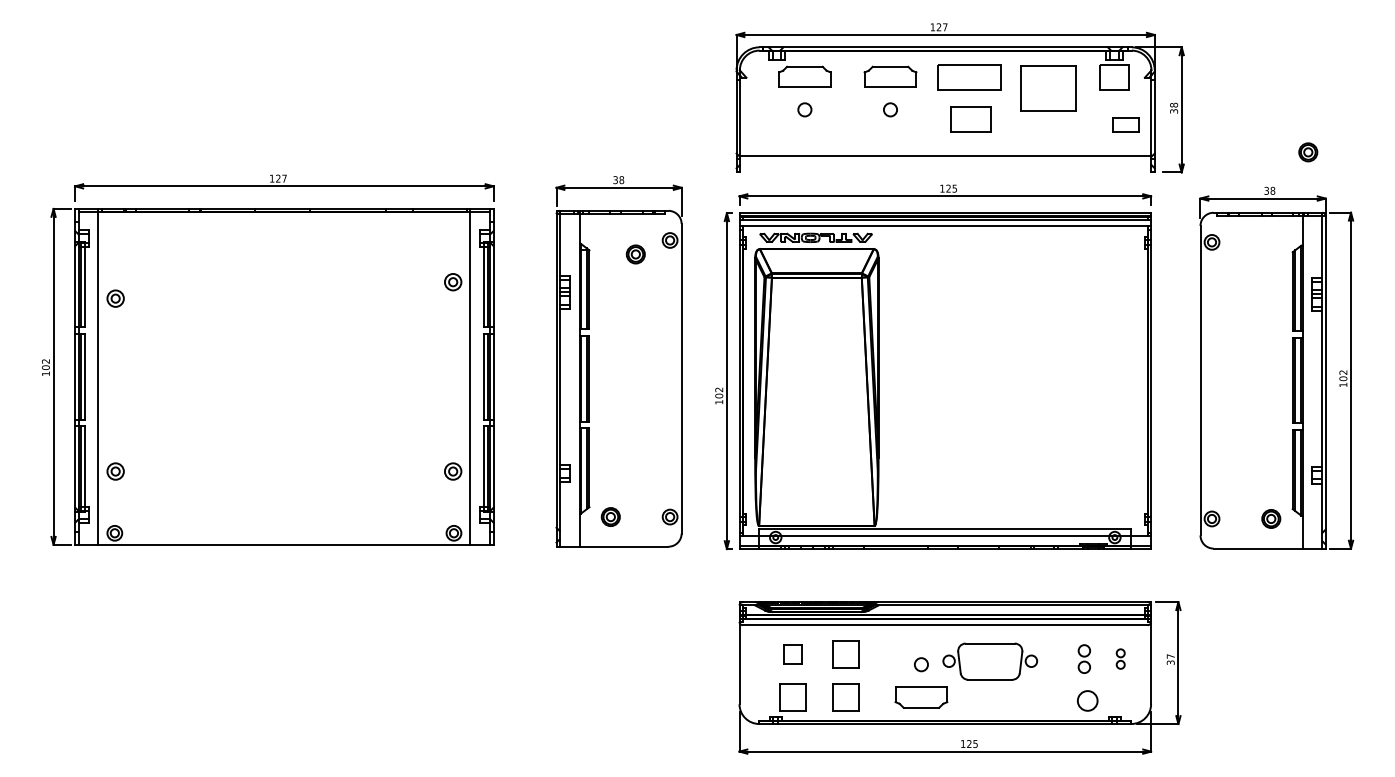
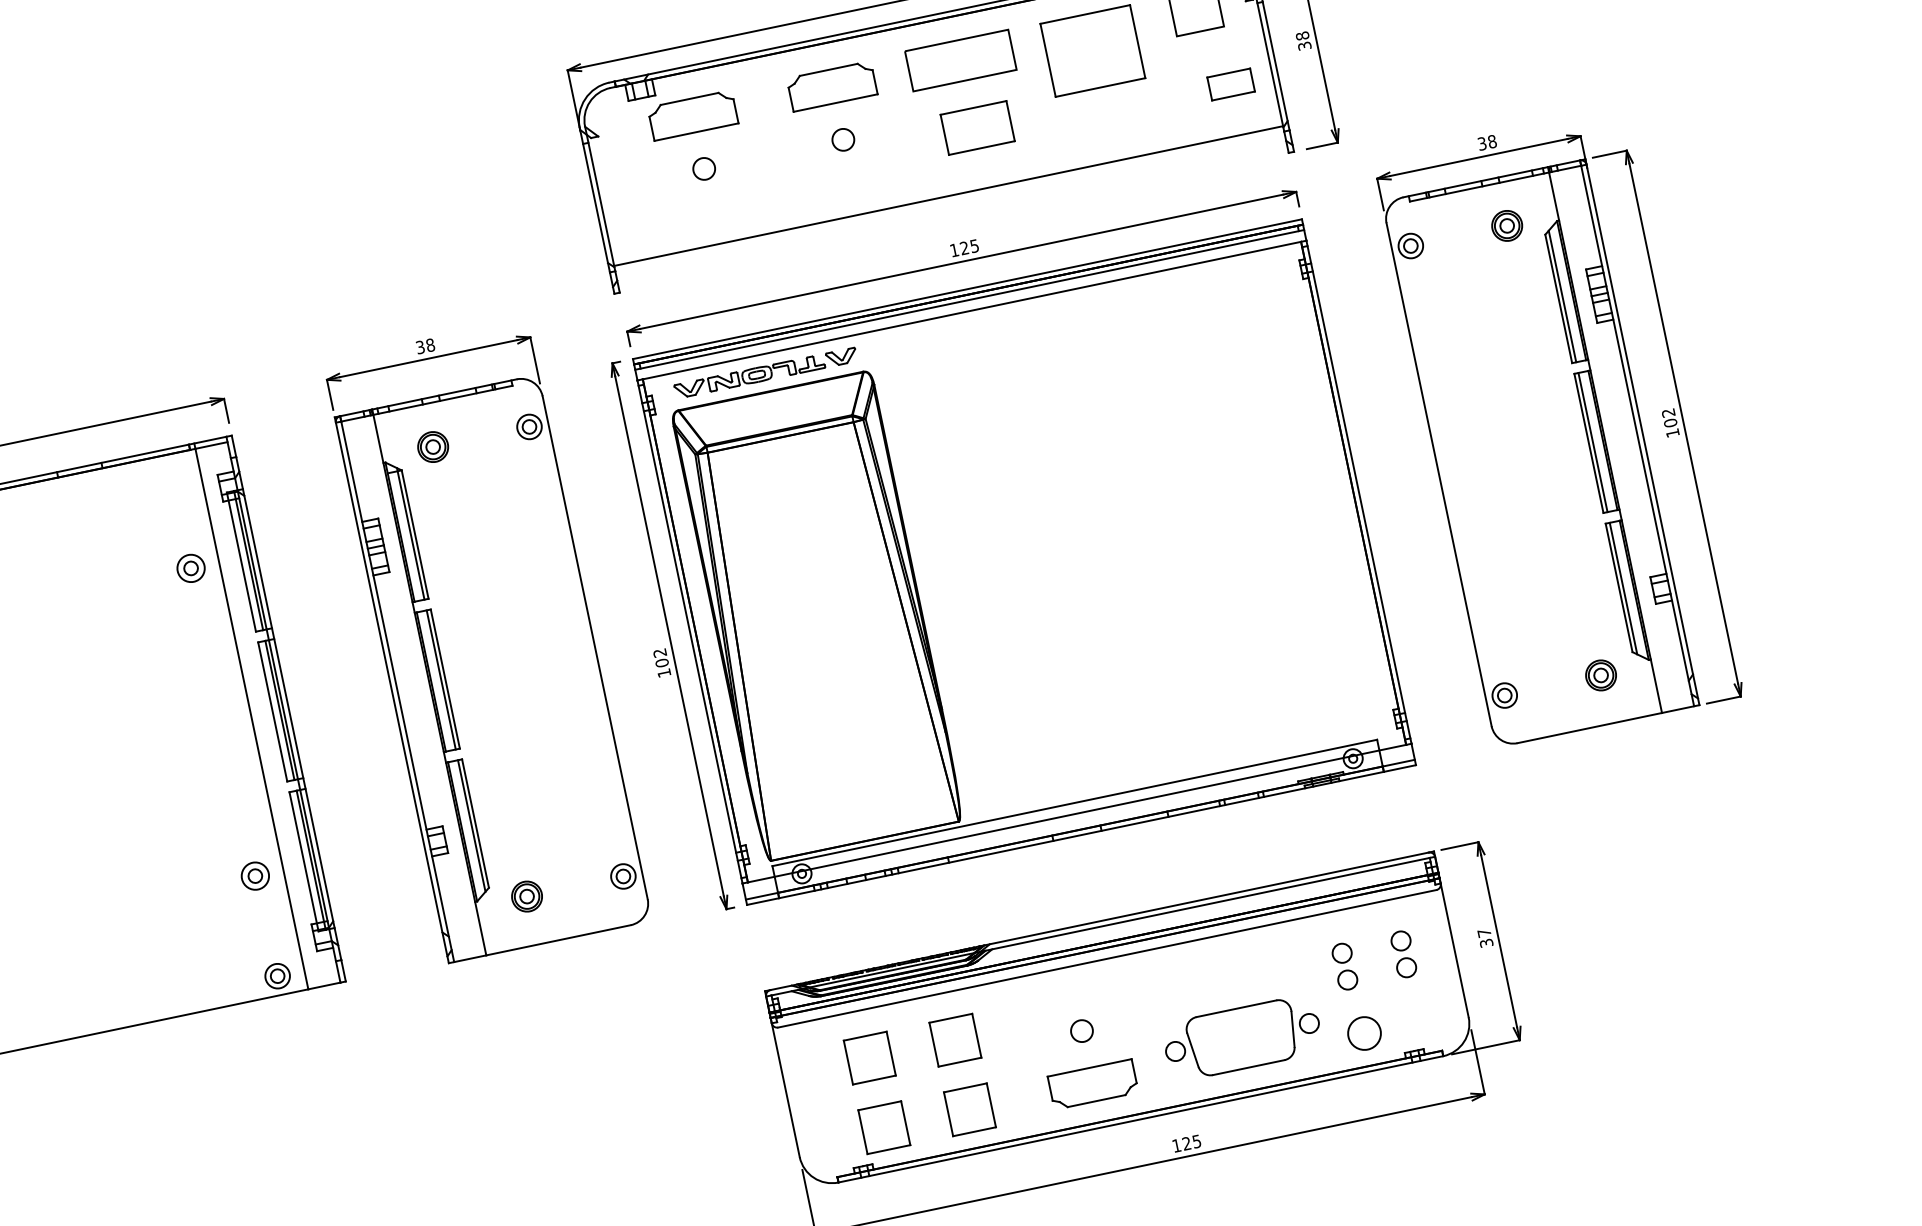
part: (1308, 152) -> (1507, 226), moved
part: (635, 254) -> (432, 447), moved
part: (792, 654) -> (868, 1058), size x1.43
part: (1120, 658) -> (1403, 953), size x1.43
part: (990, 661) -> (1242, 1037), moved

